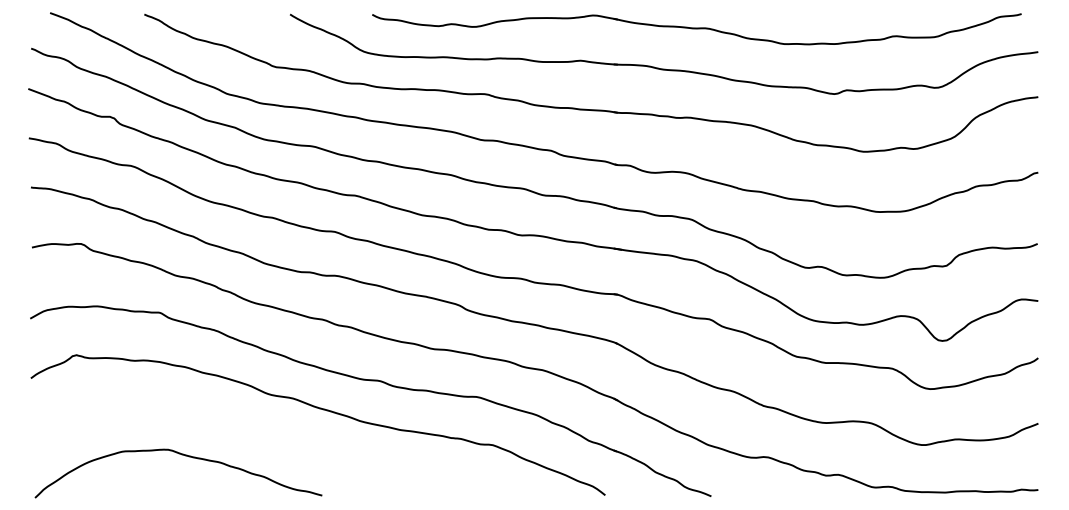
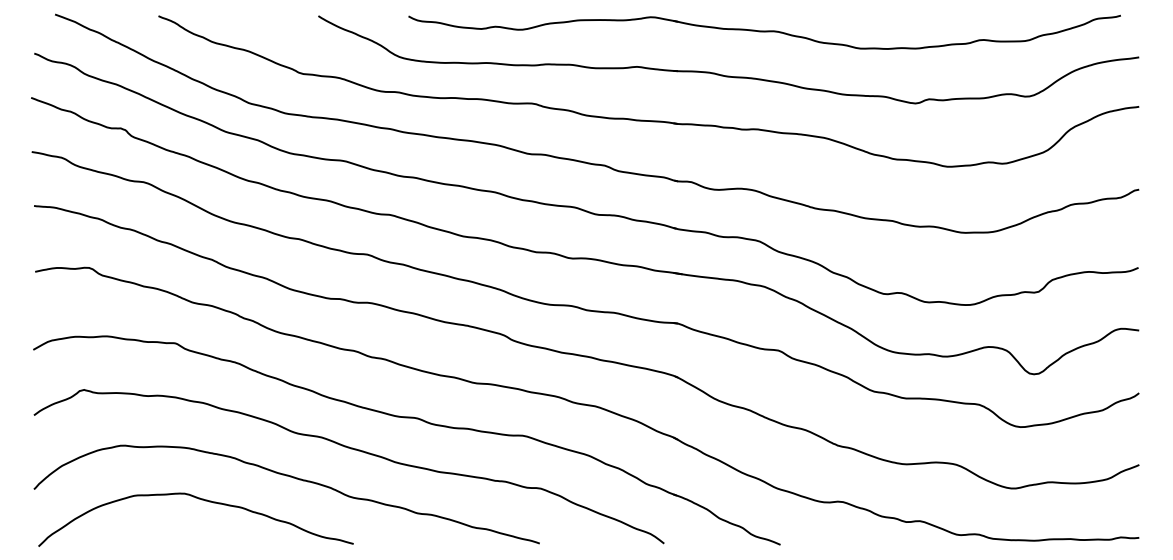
curve: (264, 435) -> (290, 477), added

